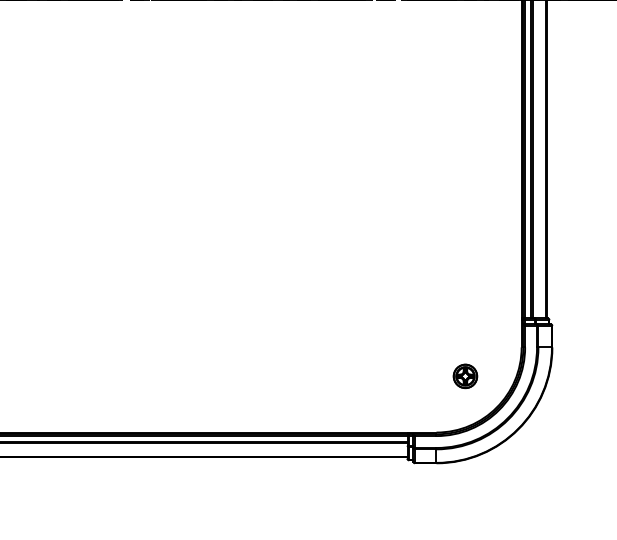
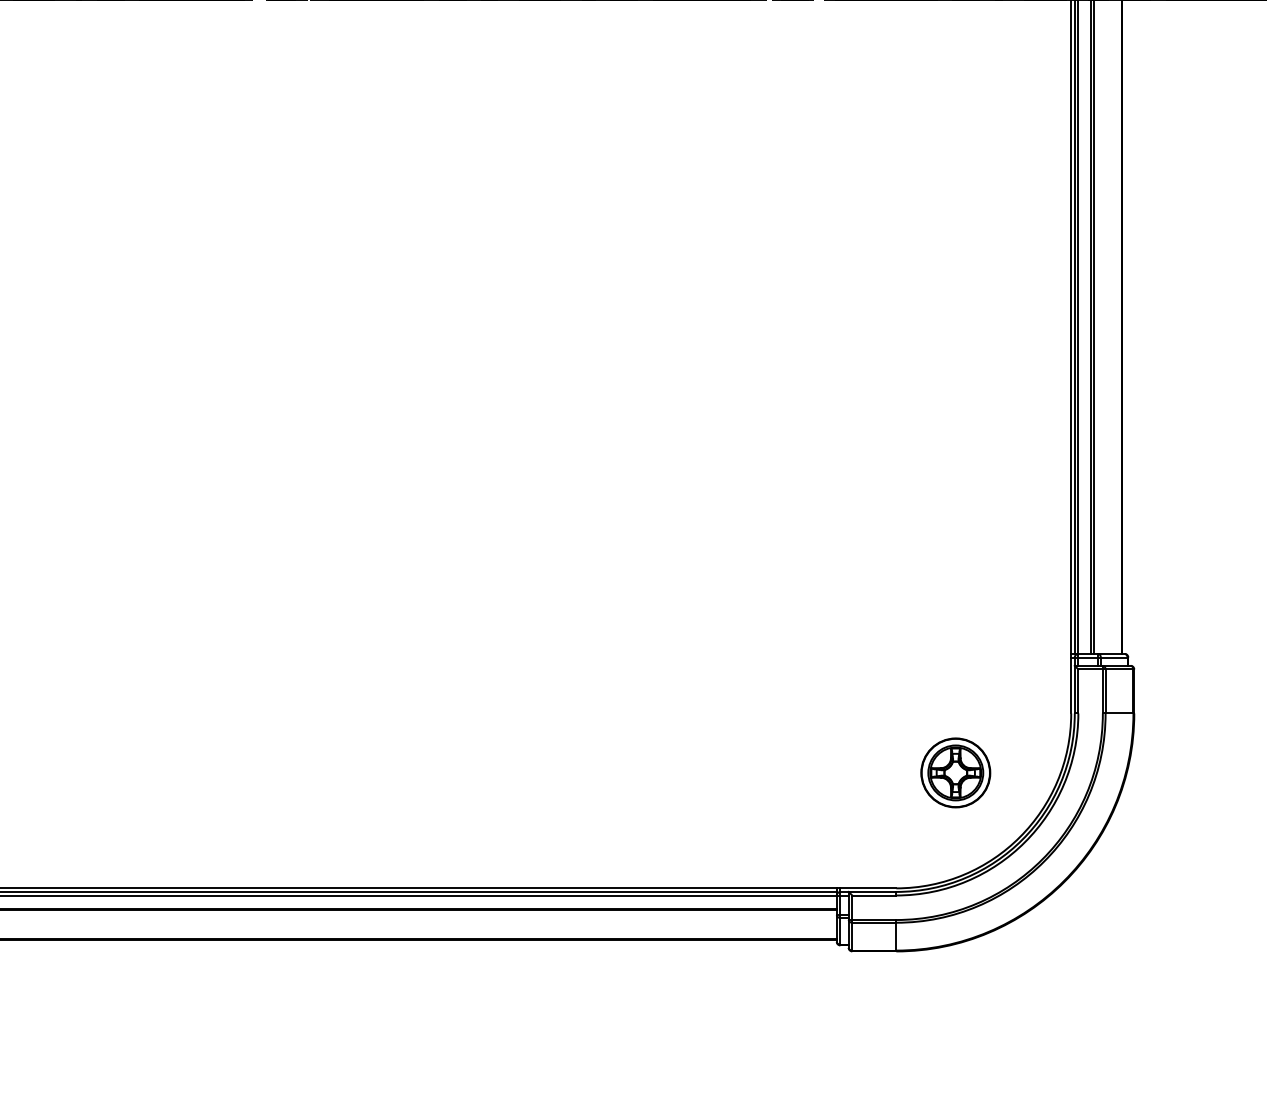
part: (465, 376) -> (955, 773), size x1.43

